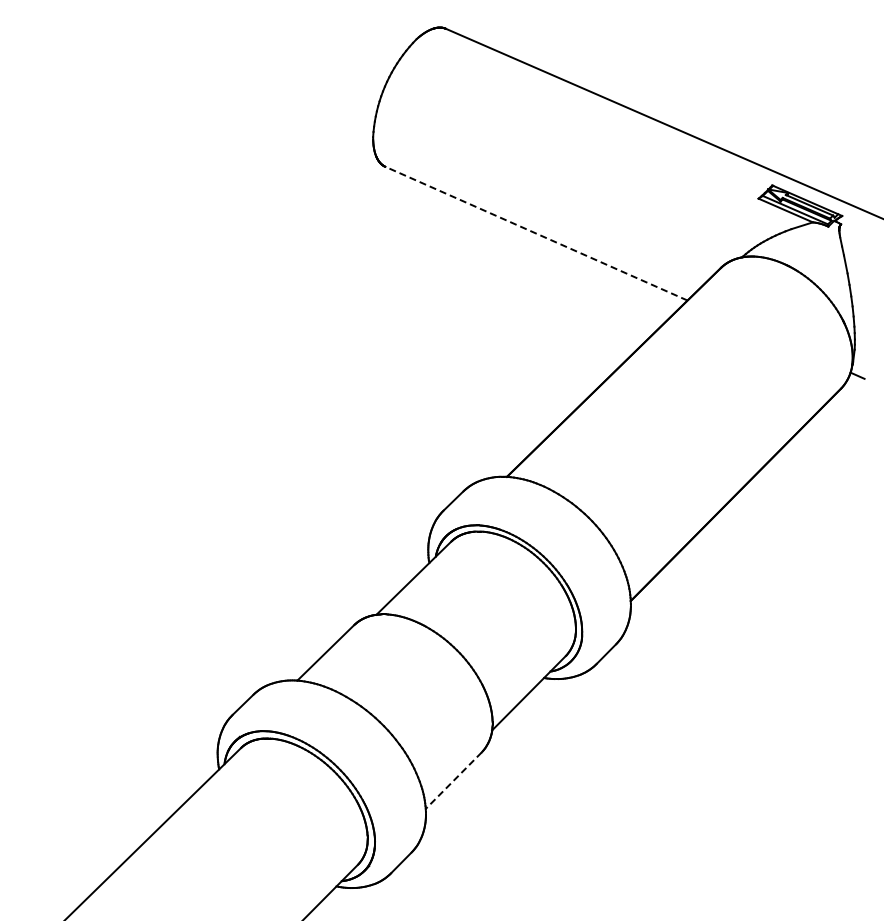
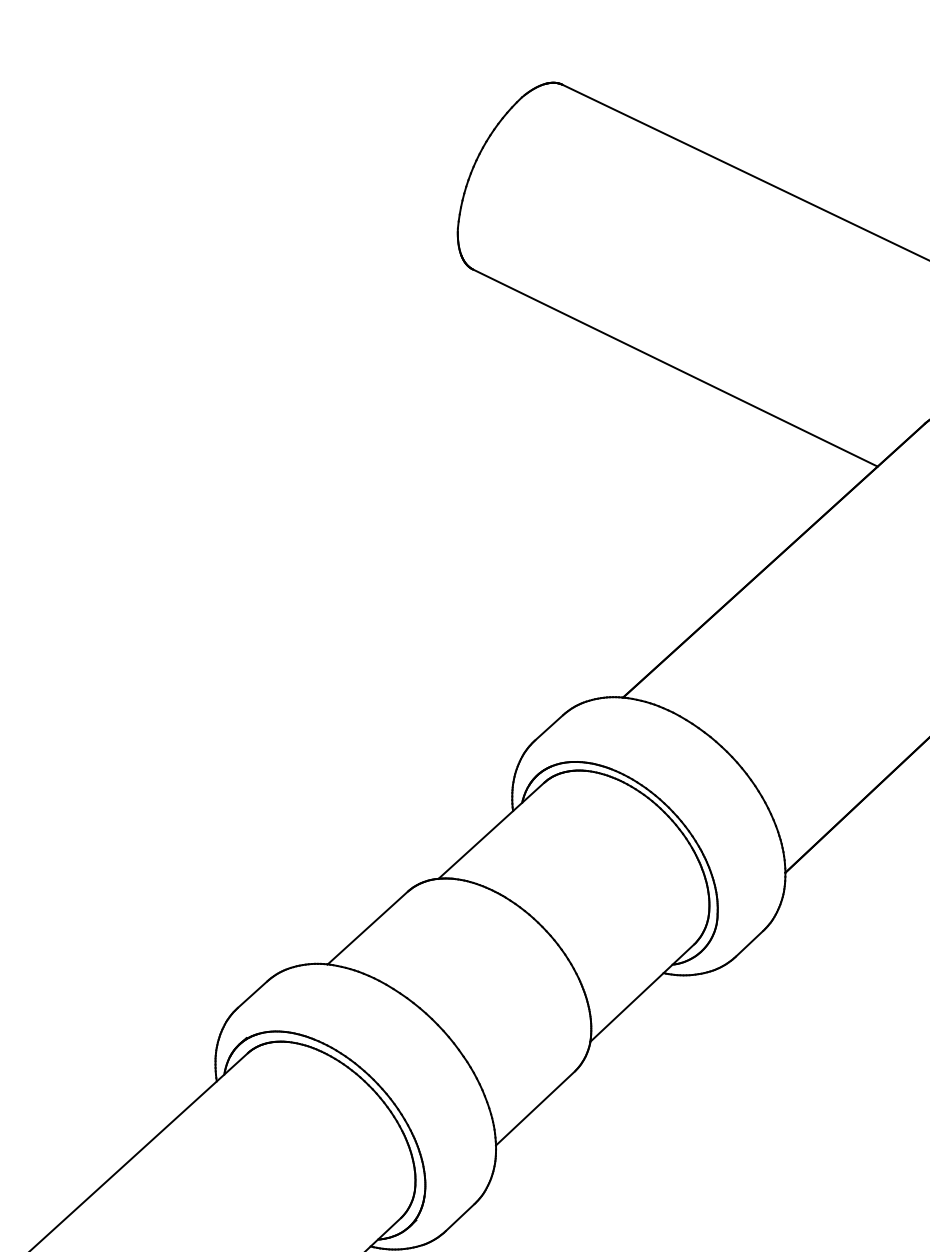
line: (536, 233) -> (675, 367), dashed -> solid
line: (453, 780) -> (535, 1108), dashed -> solid

